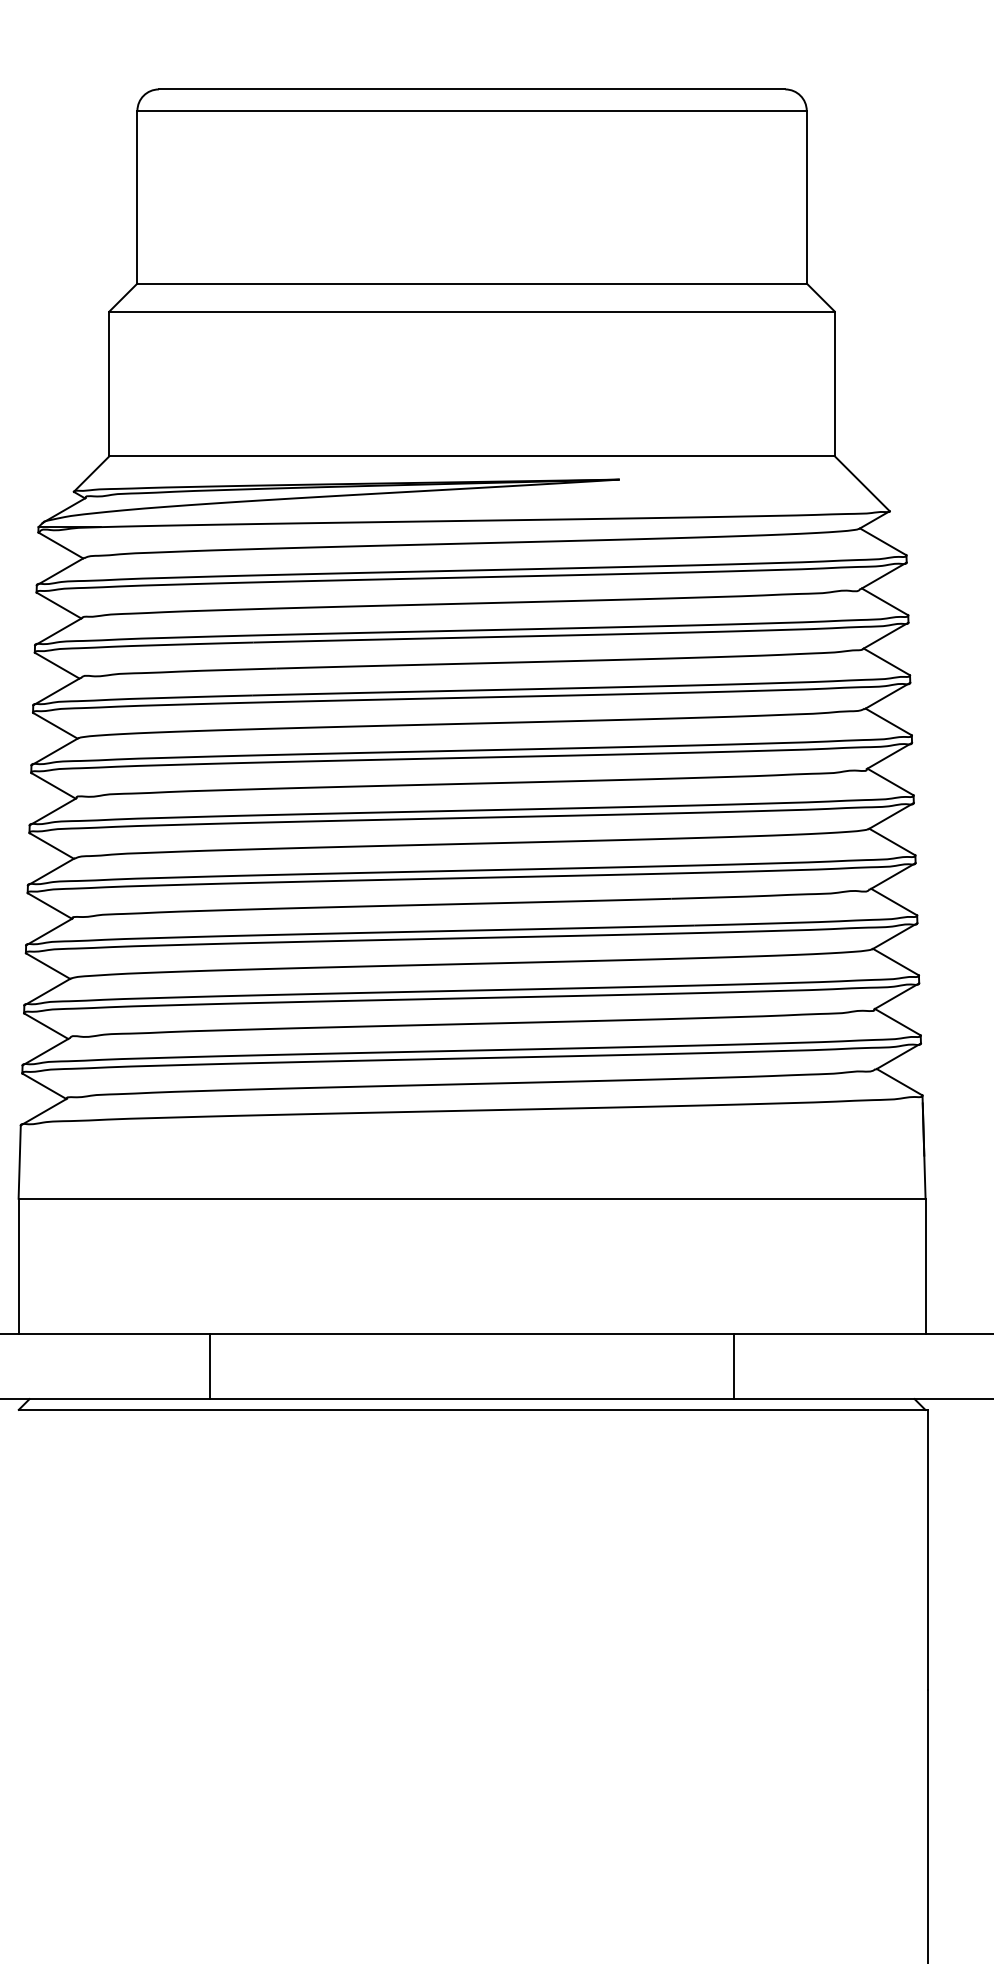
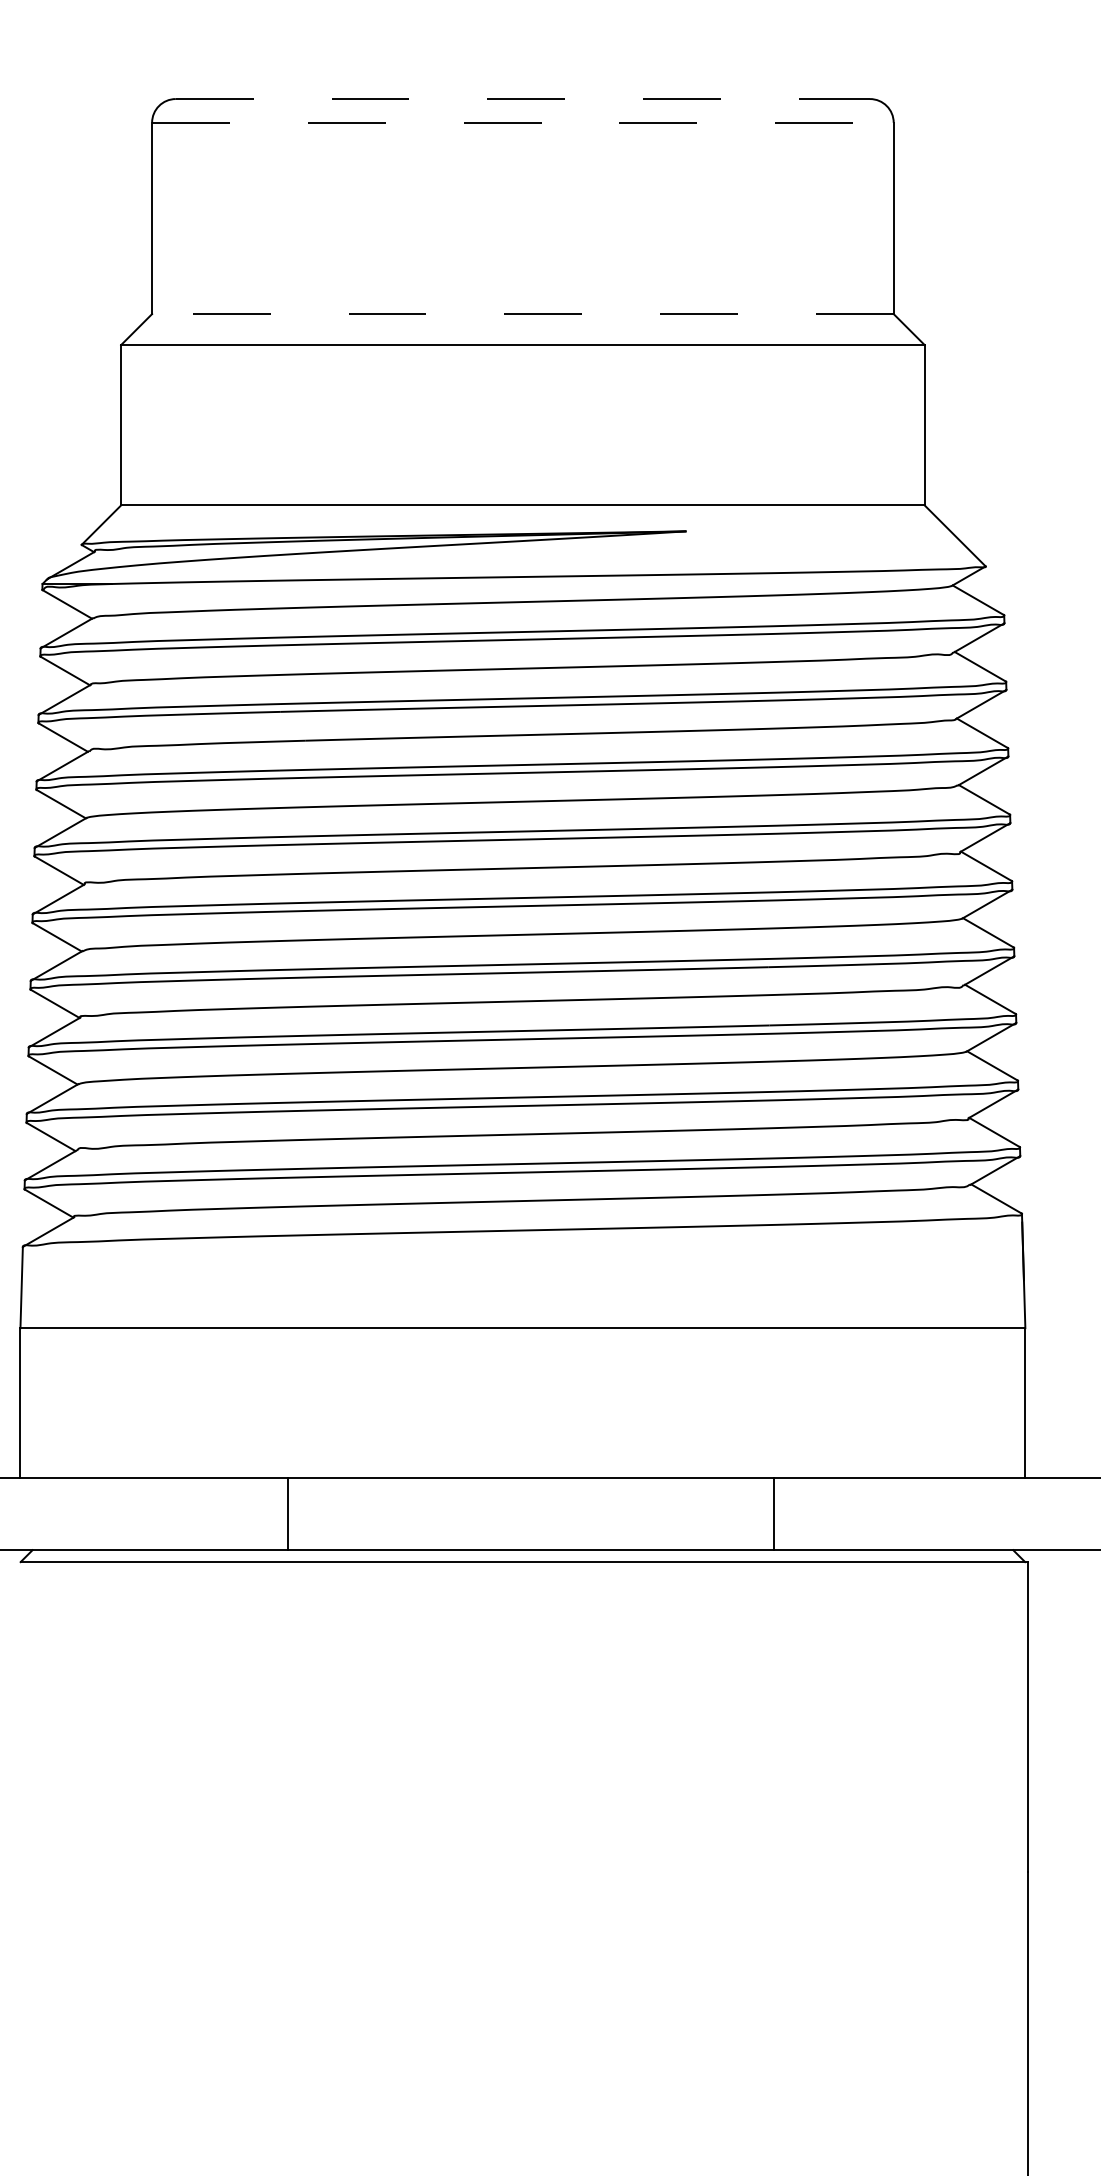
line: (472, 89) -> (523, 99), solid -> dashed
line: (472, 110) -> (523, 122), solid -> dashed
line: (472, 283) -> (523, 314), solid -> dashed
line: (210, 1366) -> (288, 1514), moved
line: (733, 1366) -> (773, 1514), moved

